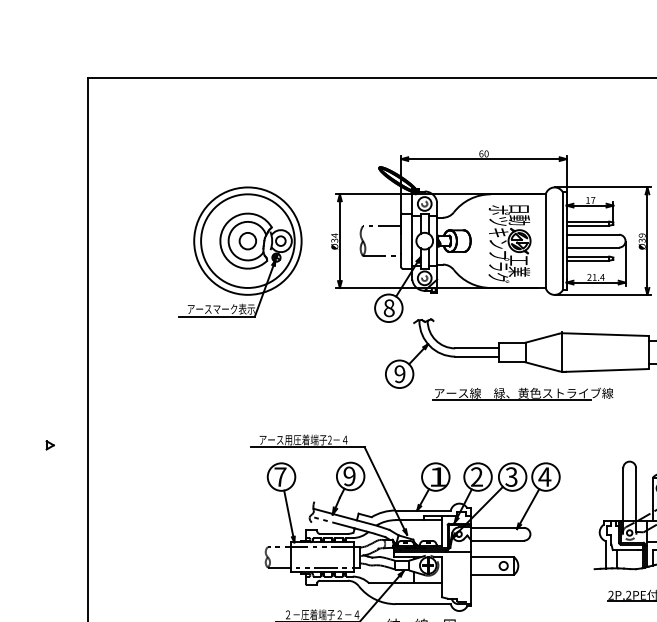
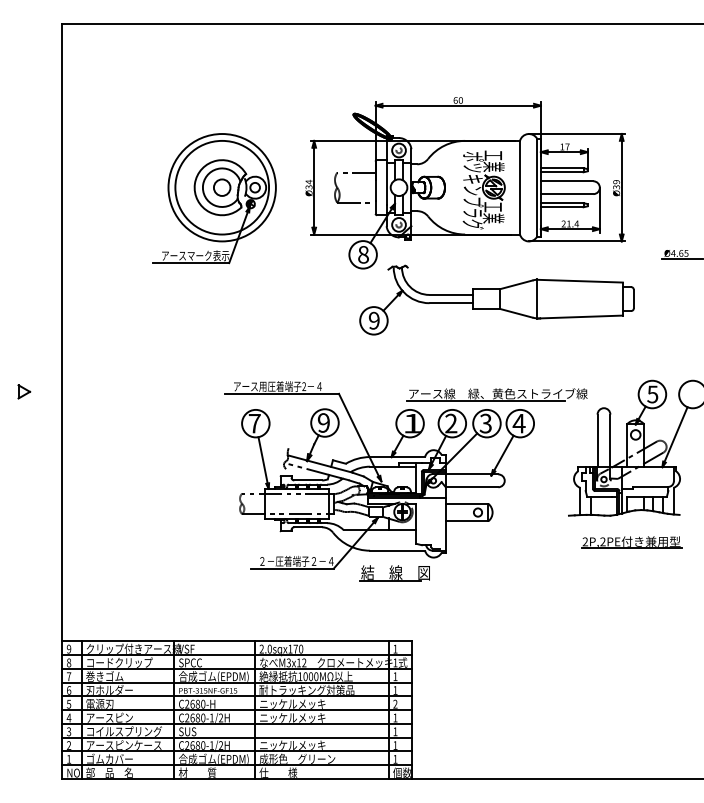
text: (519, 213) -> (493, 160), 日動 -> 工業
part: (522, 393) -> (496, 394), moved
part: (50, 444) -> (24, 391), size x1.6

